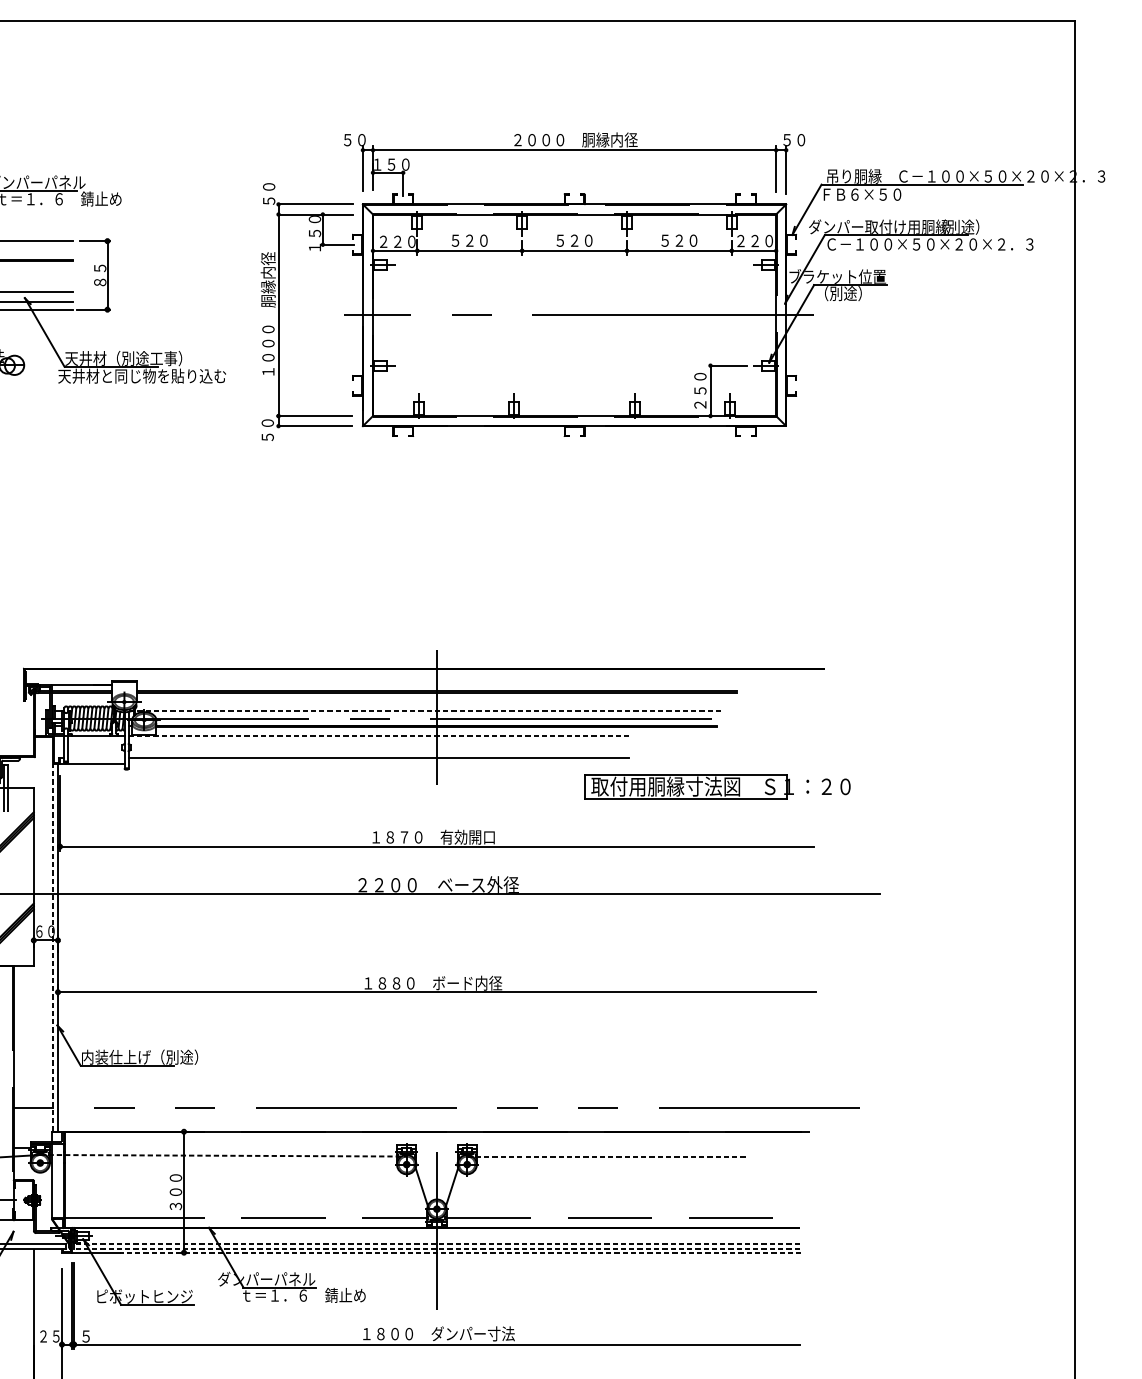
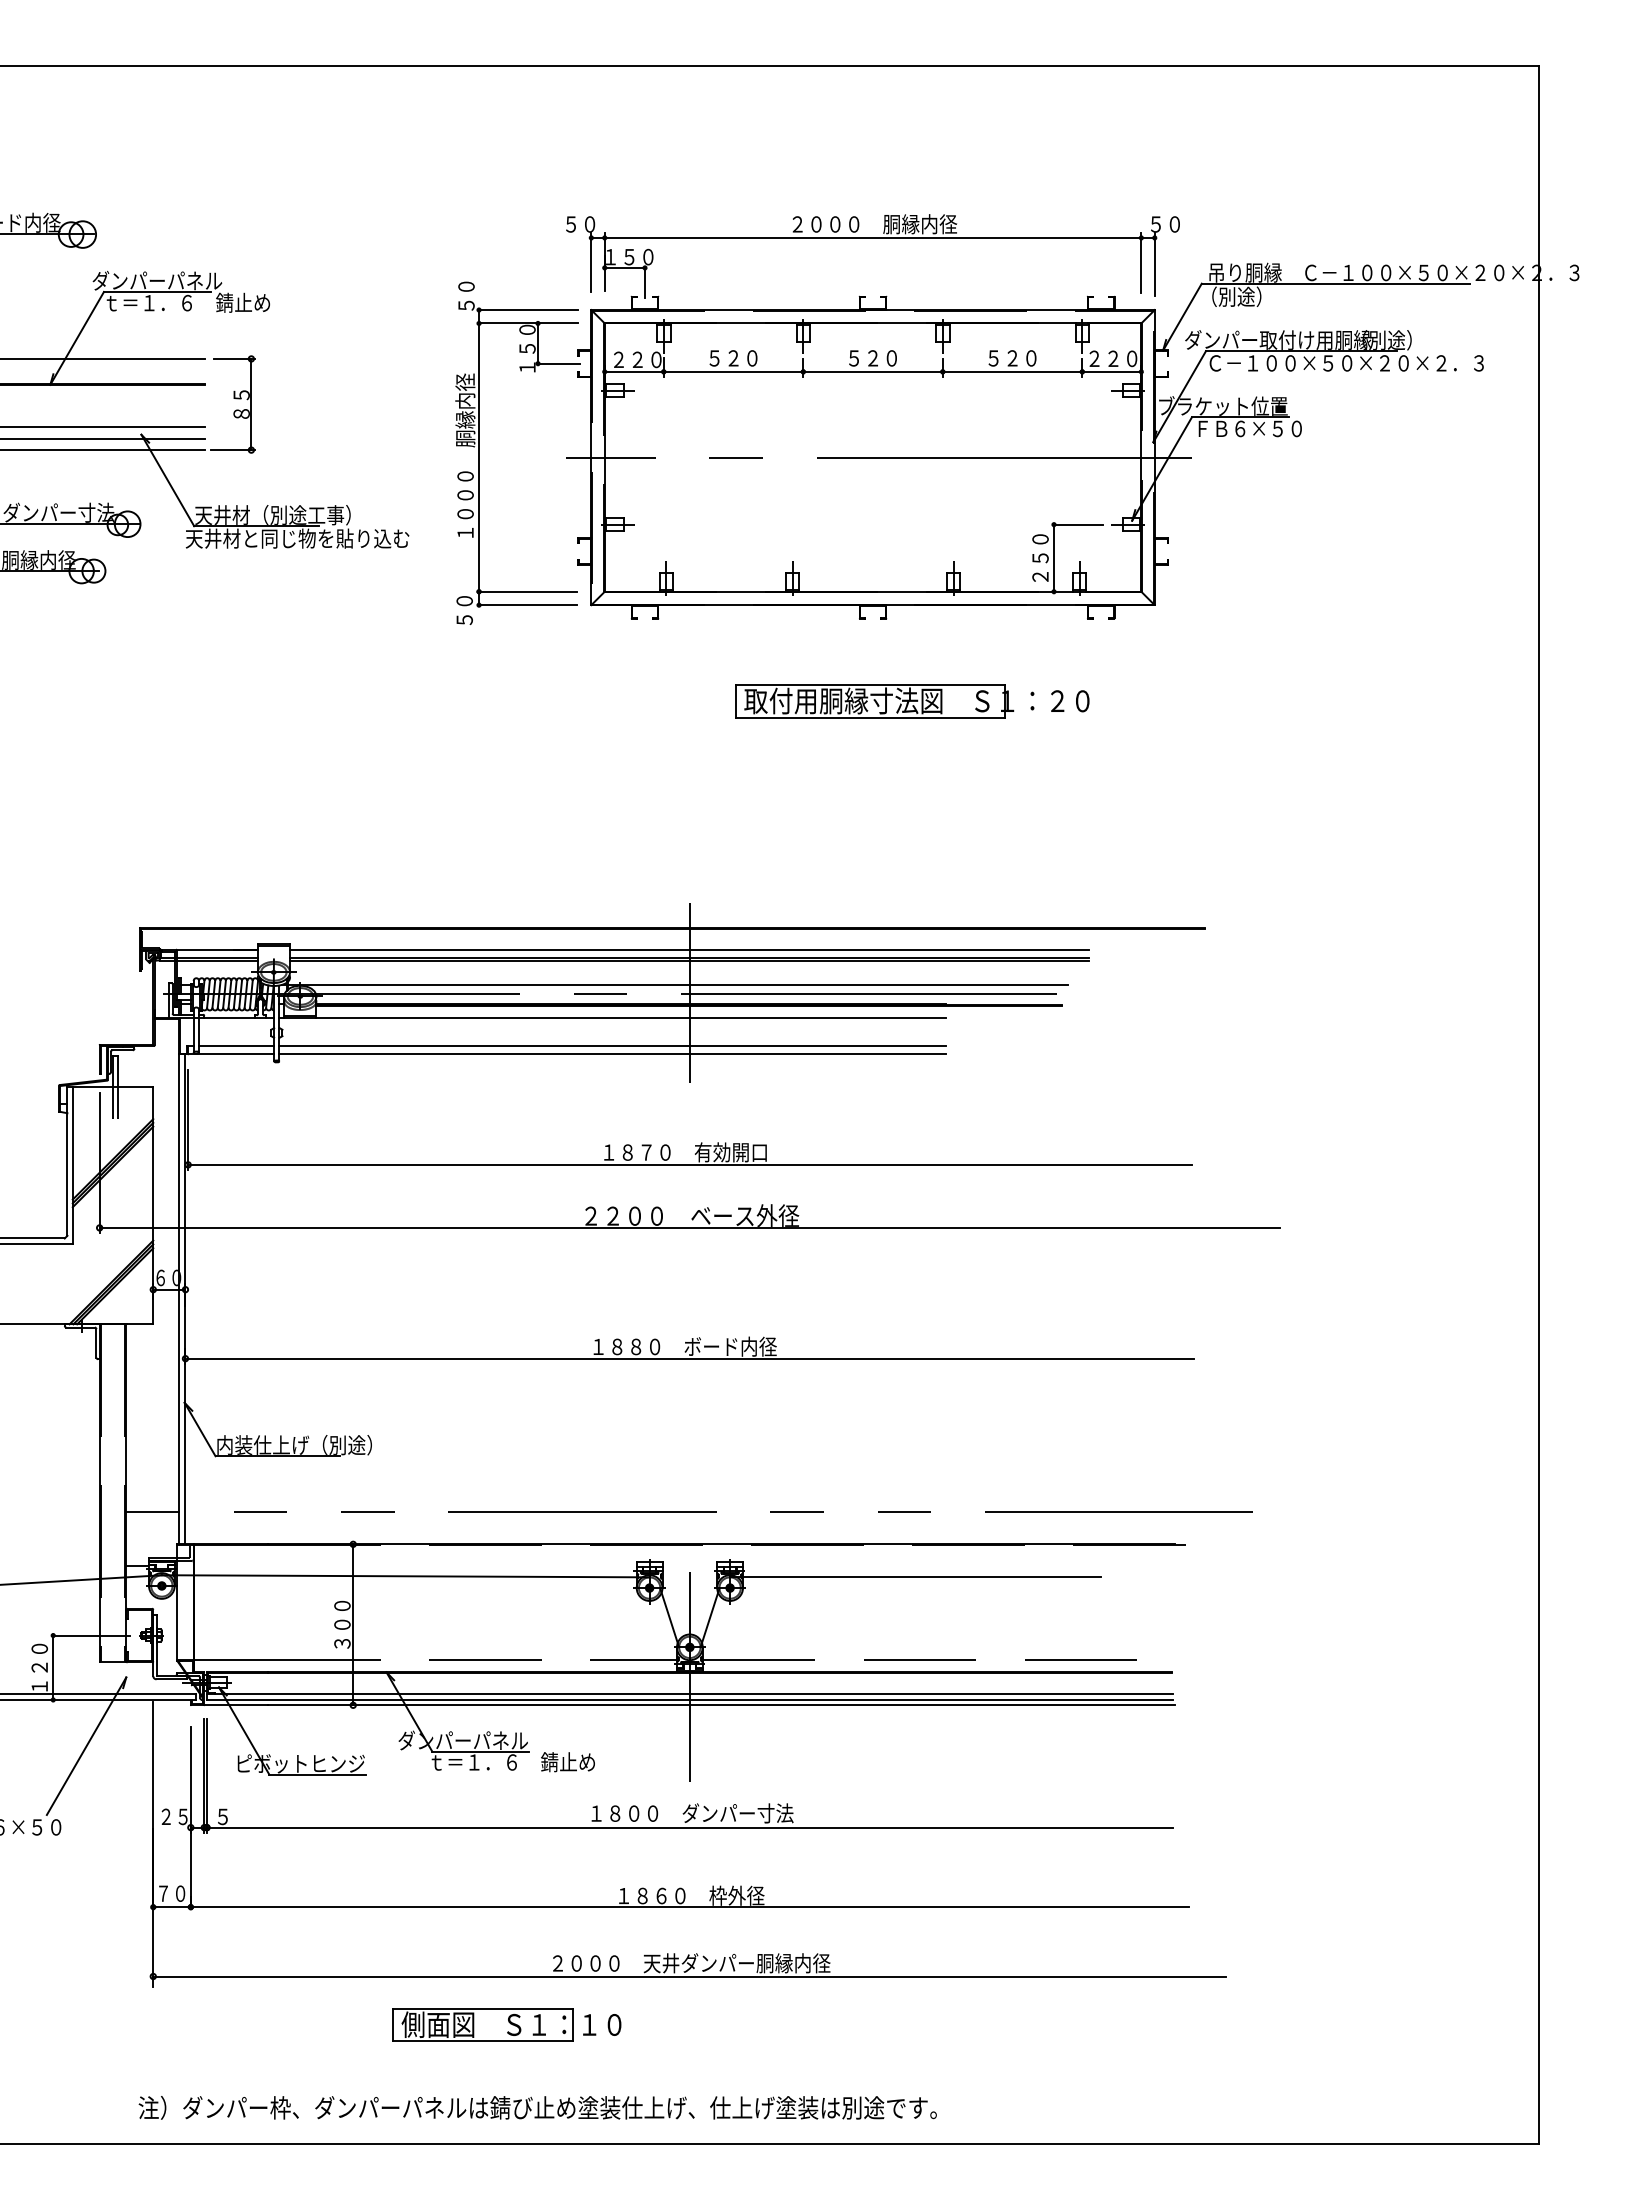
text: (861, 194) -> (1255, 296), ＦＢ６×５０ -> （別途）
text: (857, 293) -> (1249, 428), （別途） -> ＦＢ６×５０
line: (436, 684) -> (689, 949), added
line: (427, 711) -> (677, 984), dashed -> solid
line: (379, 735) -> (613, 1017), dashed -> solid
line: (96, 757) -> (236, 1046), added
line: (378, 763) -> (612, 1054), added
part: (717, 787) -> (912, 701), moved
line: (53, 947) -> (179, 1299), dashed -> solid
line: (223, 1155) -> (405, 1576), dashed -> solid
line: (605, 1156) -> (914, 1577), dashed -> solid
line: (437, 1243) -> (690, 1693), dashed -> solid
line: (436, 1248) -> (689, 1699), dashed -> solid
line: (460, 1252) -> (721, 1705), dashed -> solid

